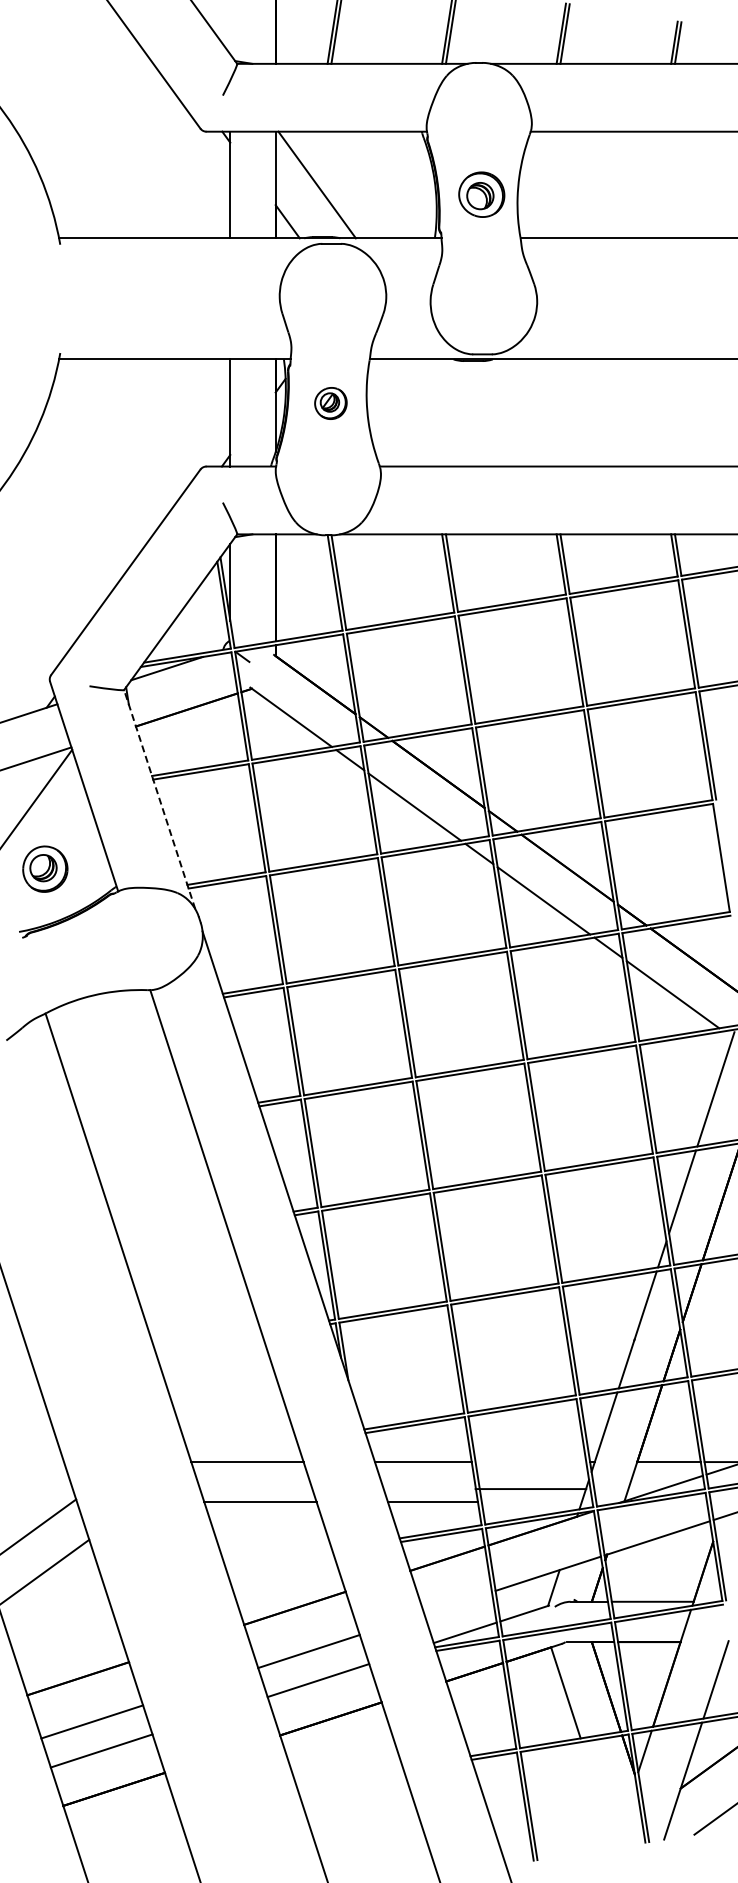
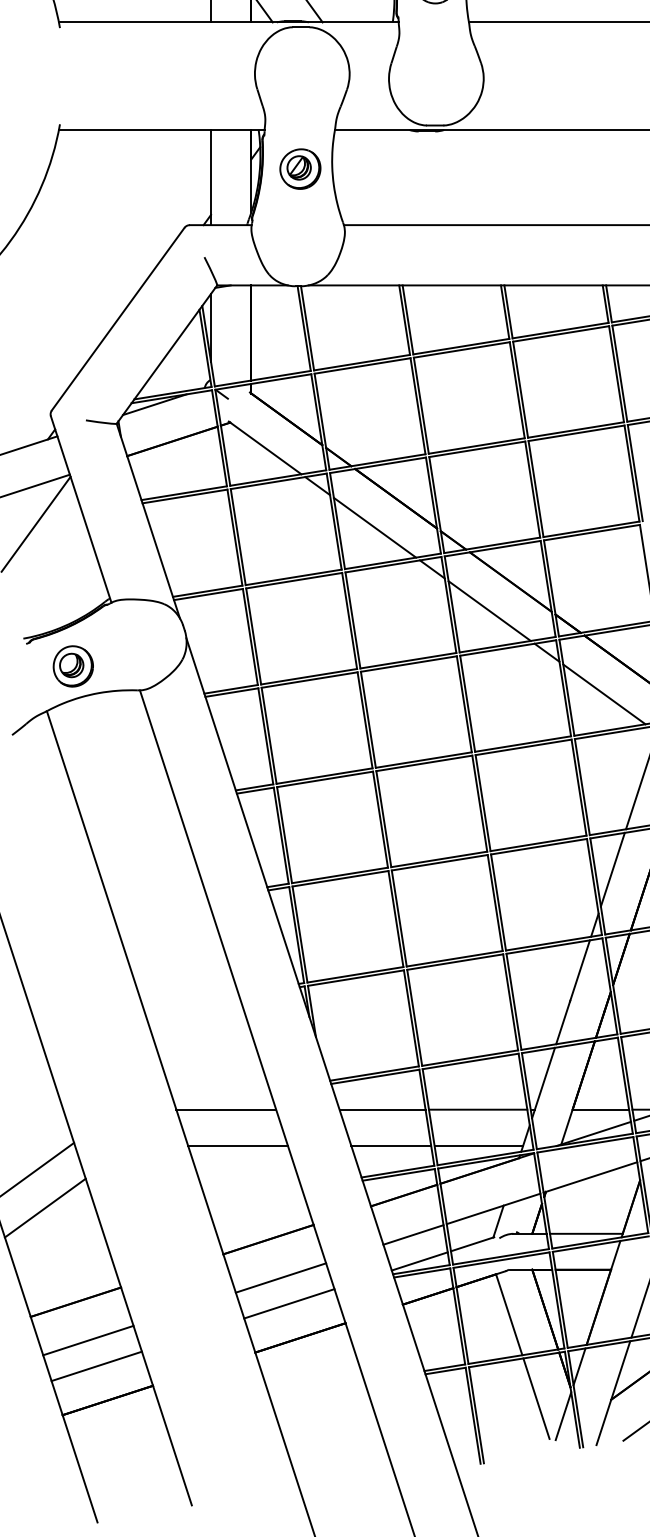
part: (330, 403) -> (300, 169), size x1.43
line: (159, 799) -> (148, 520), dashed -> solid
part: (45, 868) -> (73, 665), moved
line: (530, 1489) -> (477, 1110), moved
line: (531, 1502) -> (478, 1145), added
line: (457, 1603) -> (412, 1235), added
line: (596, 1787) -> (536, 1398), added
line: (626, 1806) -> (563, 1415), added

